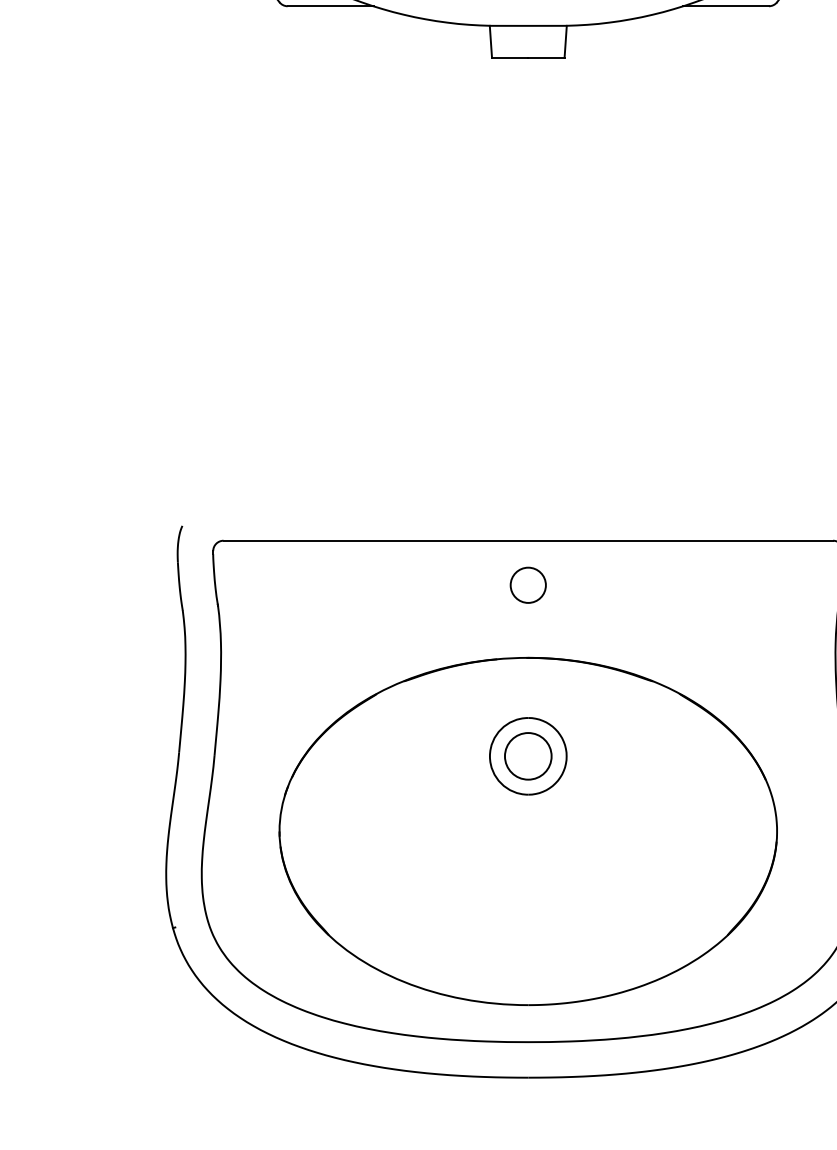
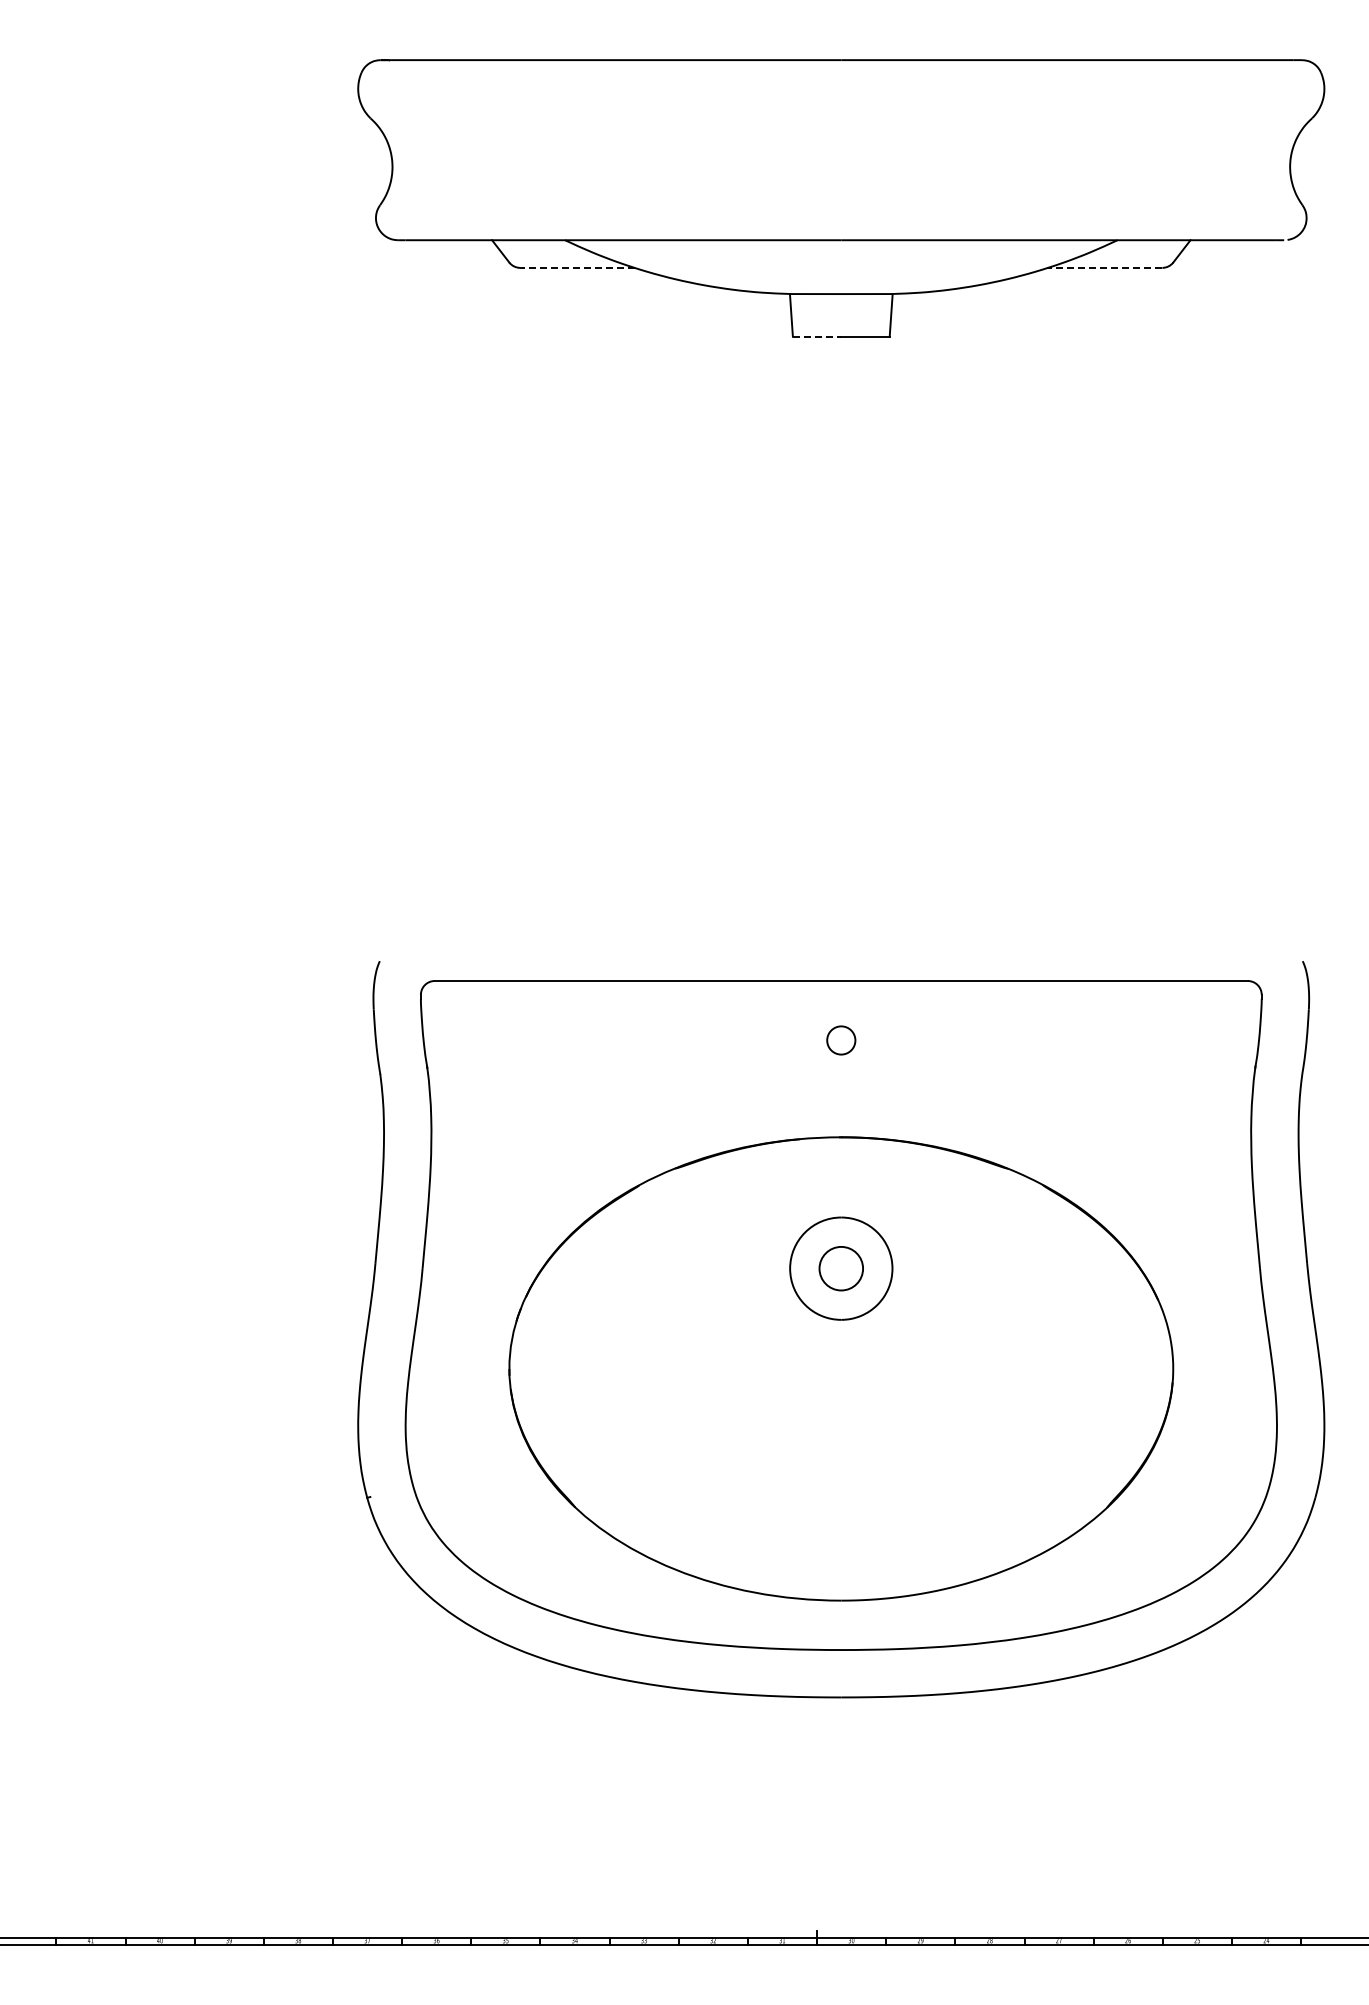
line: (330, 5) -> (577, 267), solid -> dashed
line: (725, 5) -> (1104, 267), solid -> dashed
line: (510, 57) -> (817, 336), solid -> dashed
circle: (527, 585) -> (840, 1040), size x0.6
circle: (528, 756) -> (841, 1268), size x0.7

